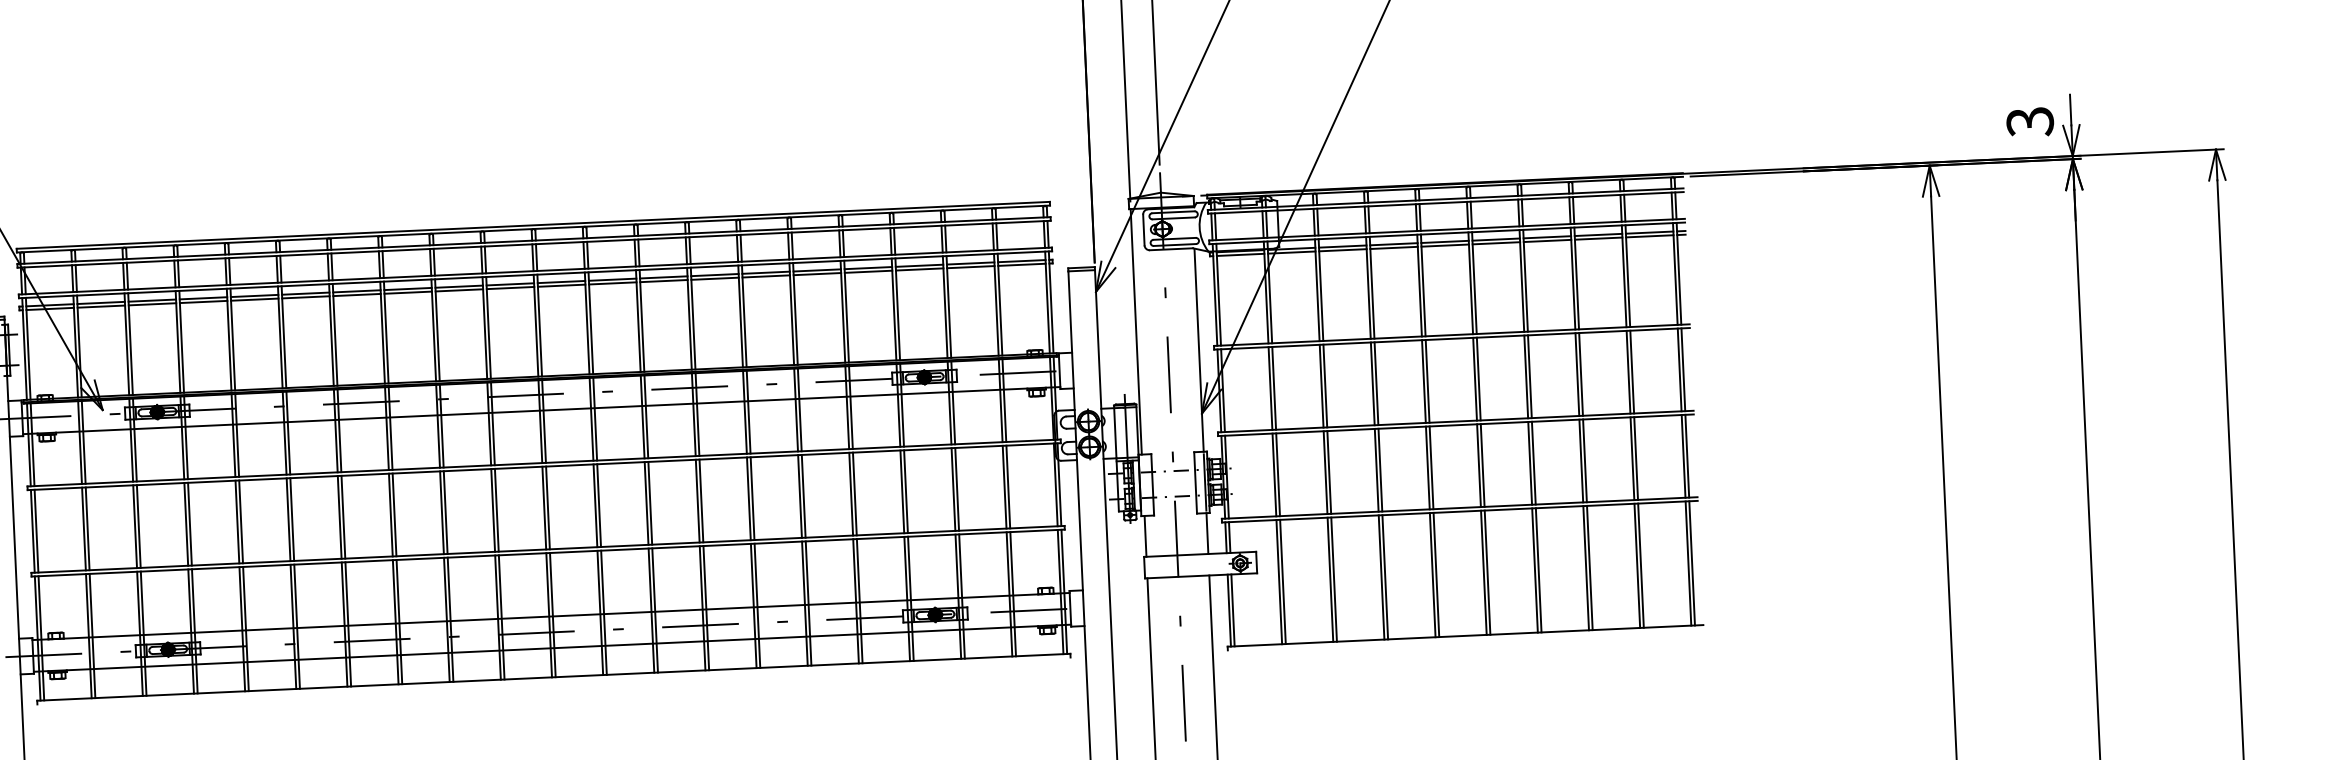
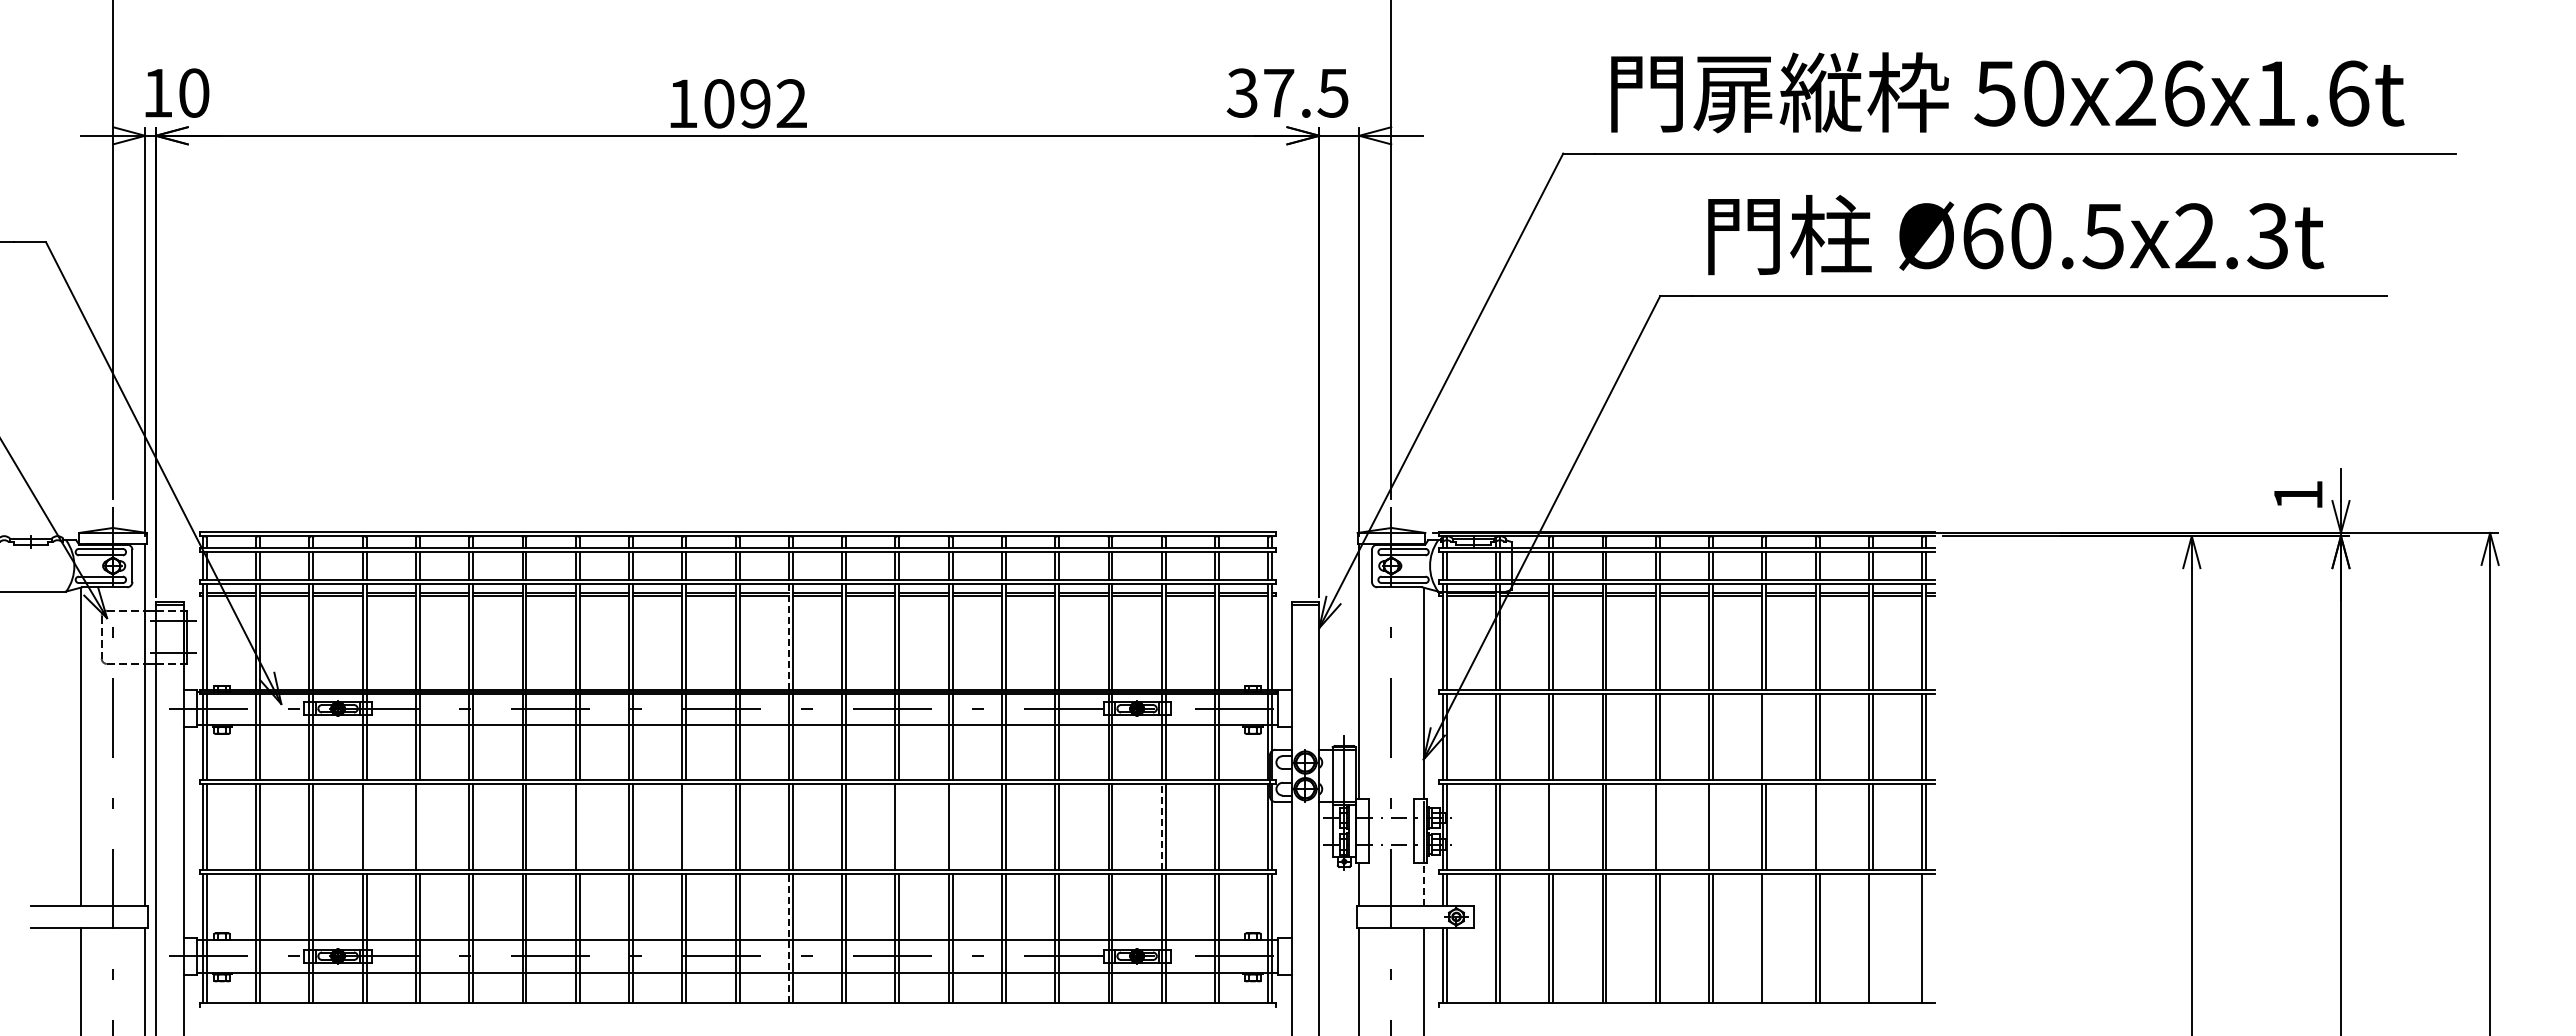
text: (2030, 121) -> (2298, 495), 3 -> 1
line: (586, 323) -> (788, 636), solid -> dashed
line: (1530, 376) -> (1766, 736), removed
line: (1584, 460) -> (1819, 826), removed
line: (1483, 465) -> (1713, 826), removed
line: (1431, 467) -> (1659, 826), removed
line: (1329, 472) -> (1553, 826), removed
line: (953, 489) -> (1161, 826), solid -> dashed
line: (752, 498) -> (952, 826), removed
line: (701, 500) -> (899, 826), removed
line: (497, 510) -> (686, 826), removed
line: (394, 514) -> (579, 826), removed
line: (240, 521) -> (419, 826), removed
line: (189, 523) -> (366, 826), removed
line: (1207, 533) -> (1423, 884), solid -> dashed
line: (1692, 563) -> (1926, 938), removed
line: (1640, 565) -> (1872, 938), removed
line: (1538, 570) -> (1766, 938), removed
line: (599, 613) -> (788, 938), solid -> dashed

